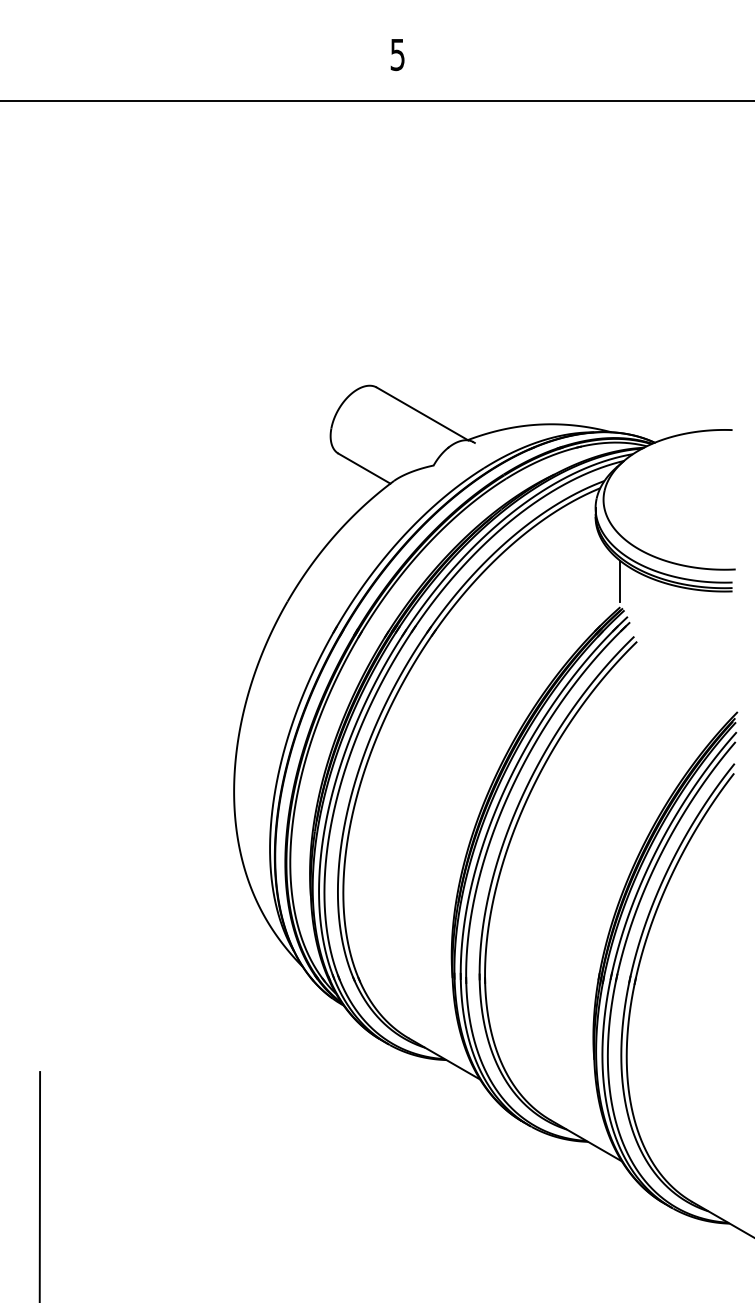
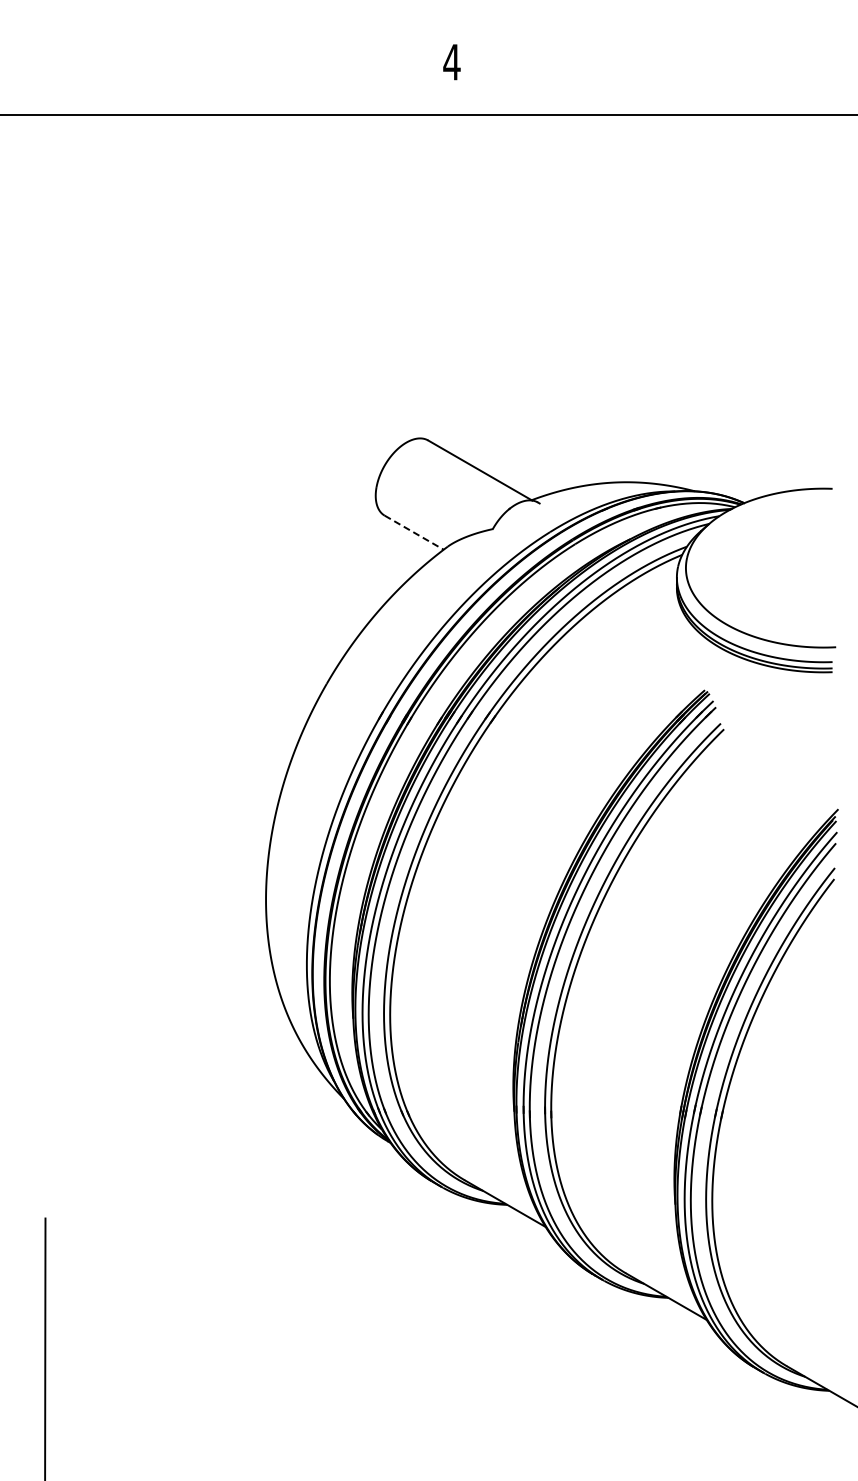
text: (397, 54) -> (451, 62), 5 -> 4
line: (364, 468) -> (414, 532), solid -> dashed
line: (619, 581) -> (704, 660), removed

